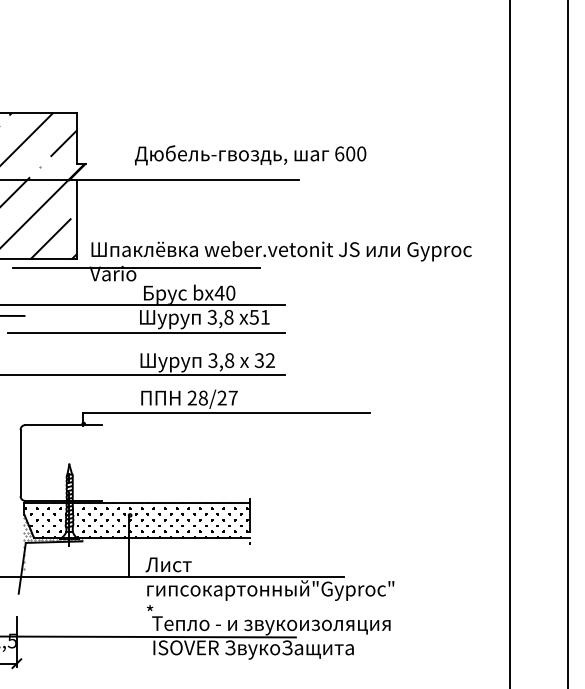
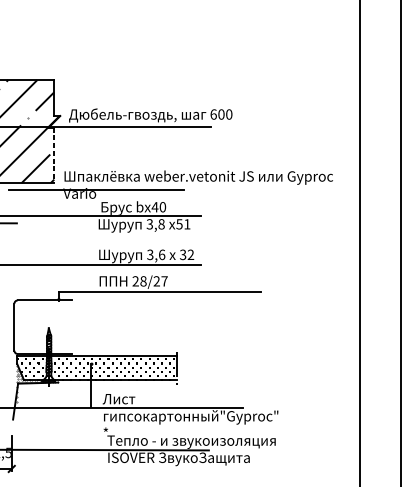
text: (250, 155) -> (150, 115), moved
line: (77, 220) -> (54, 155), solid -> dashed
line: (146, 332) -> (103, 235), removed
text: (229, 360) -> (161, 254), 3,8 -> 3,6

